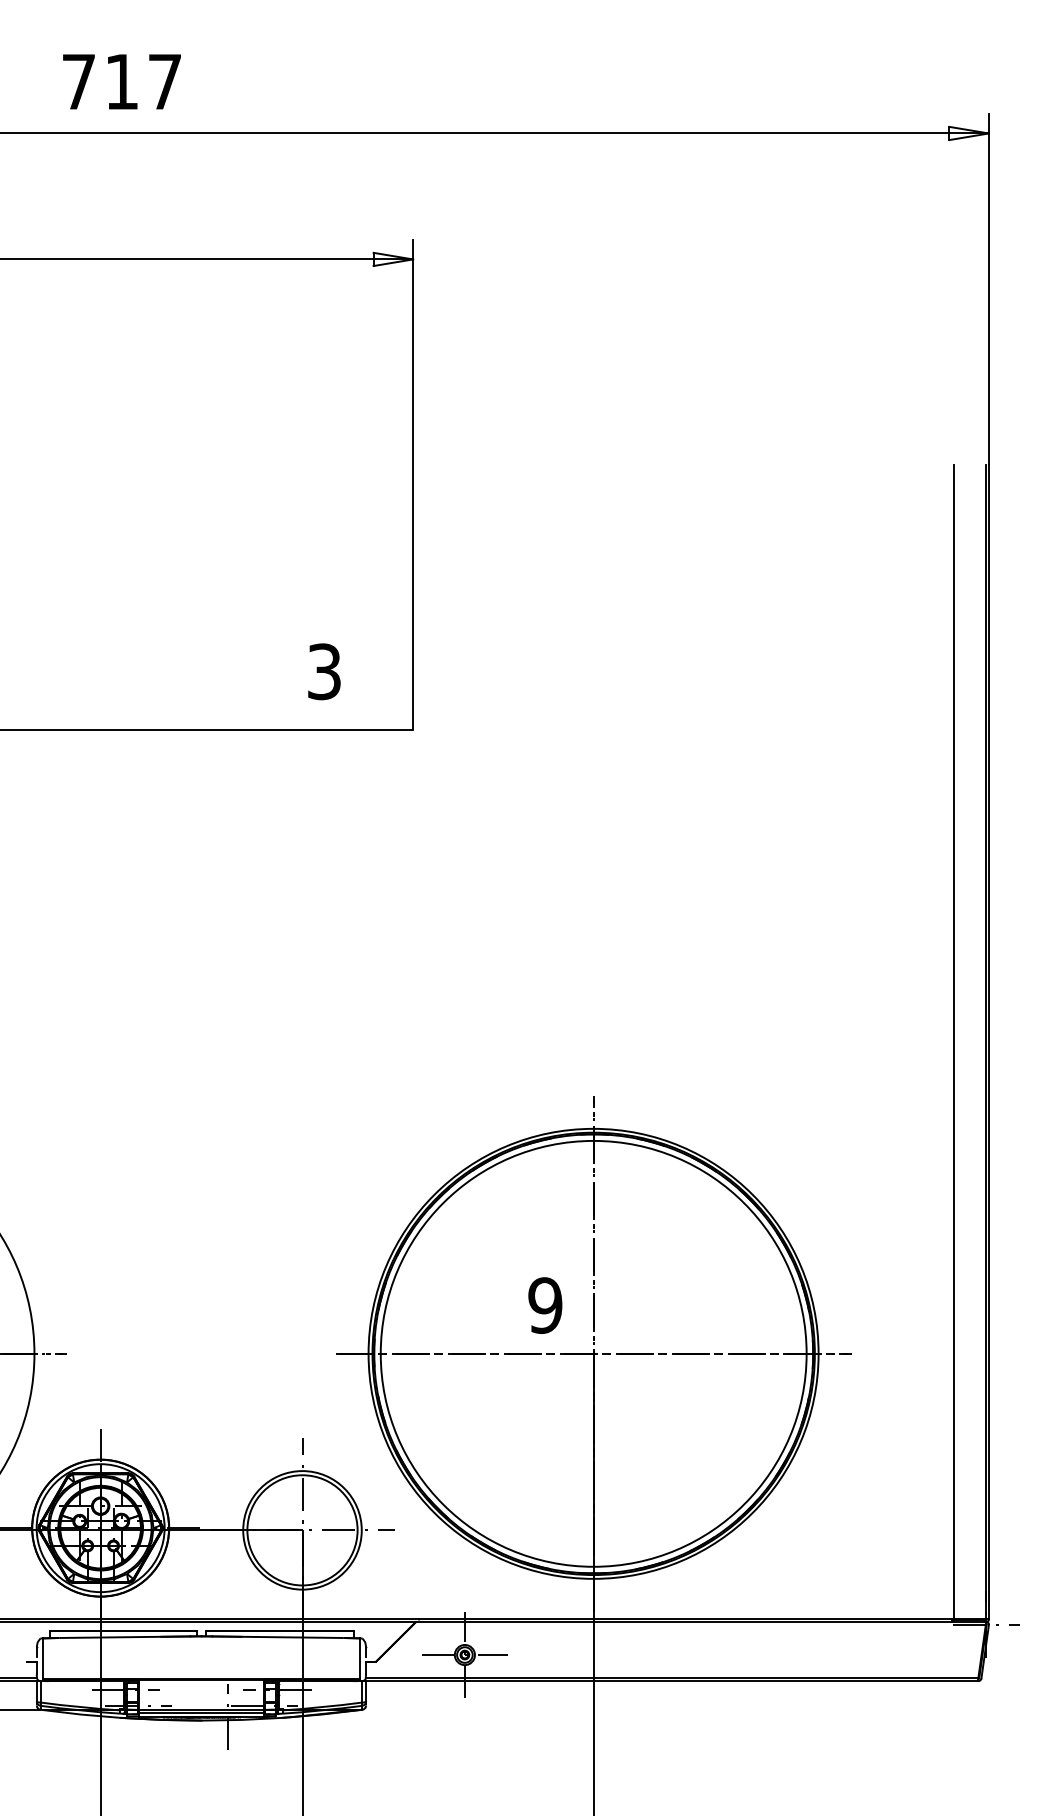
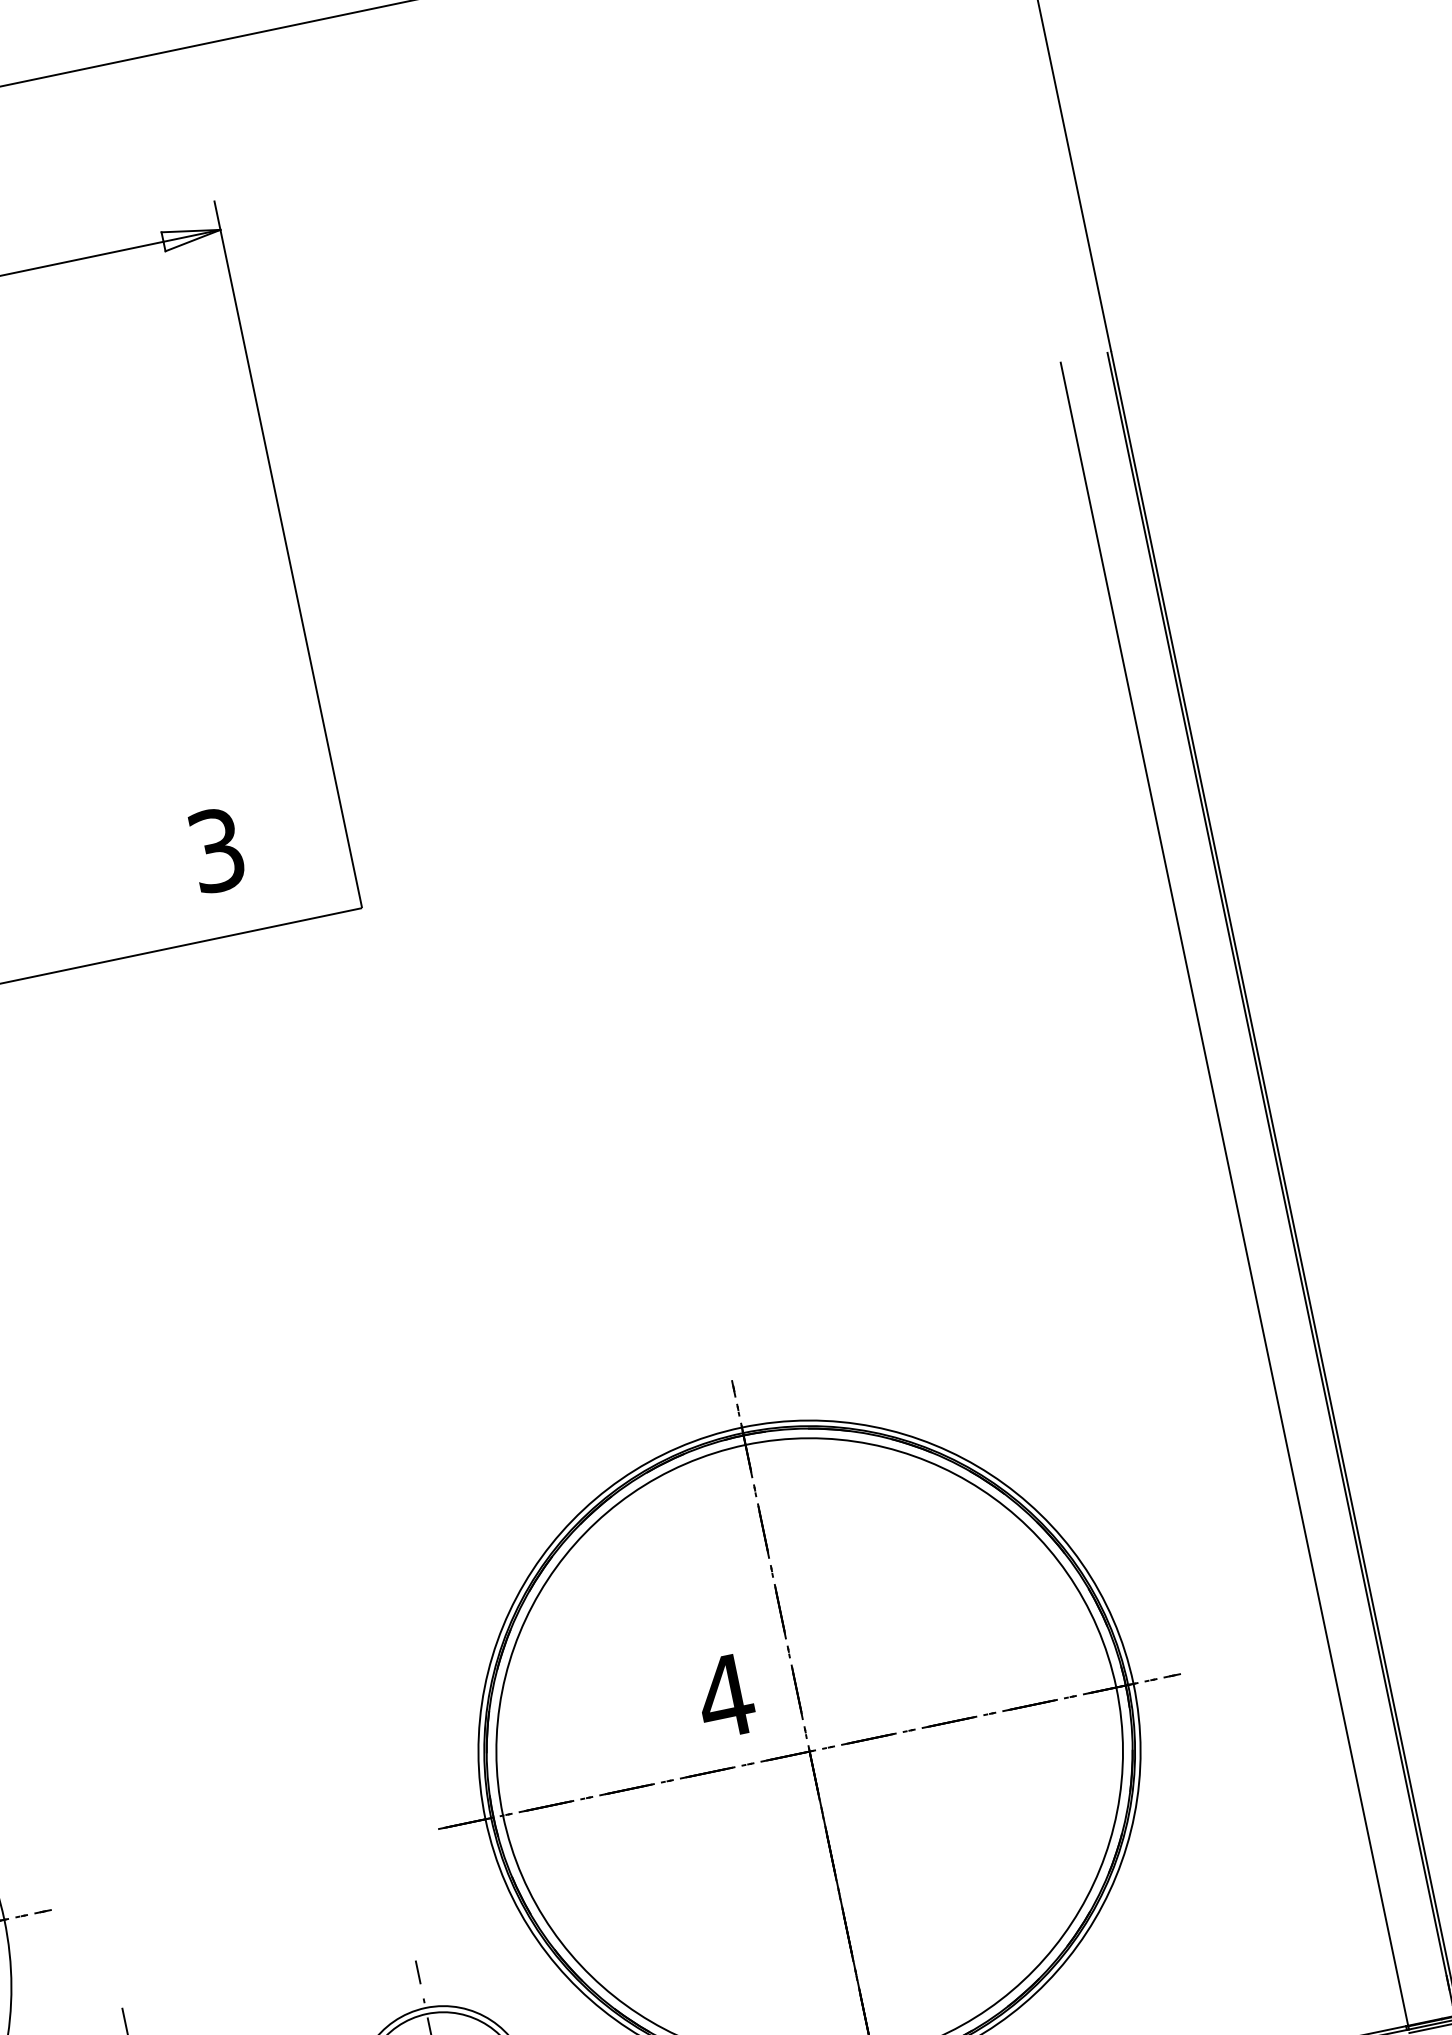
text: (545, 1305) -> (725, 1696), 9 -> 4

